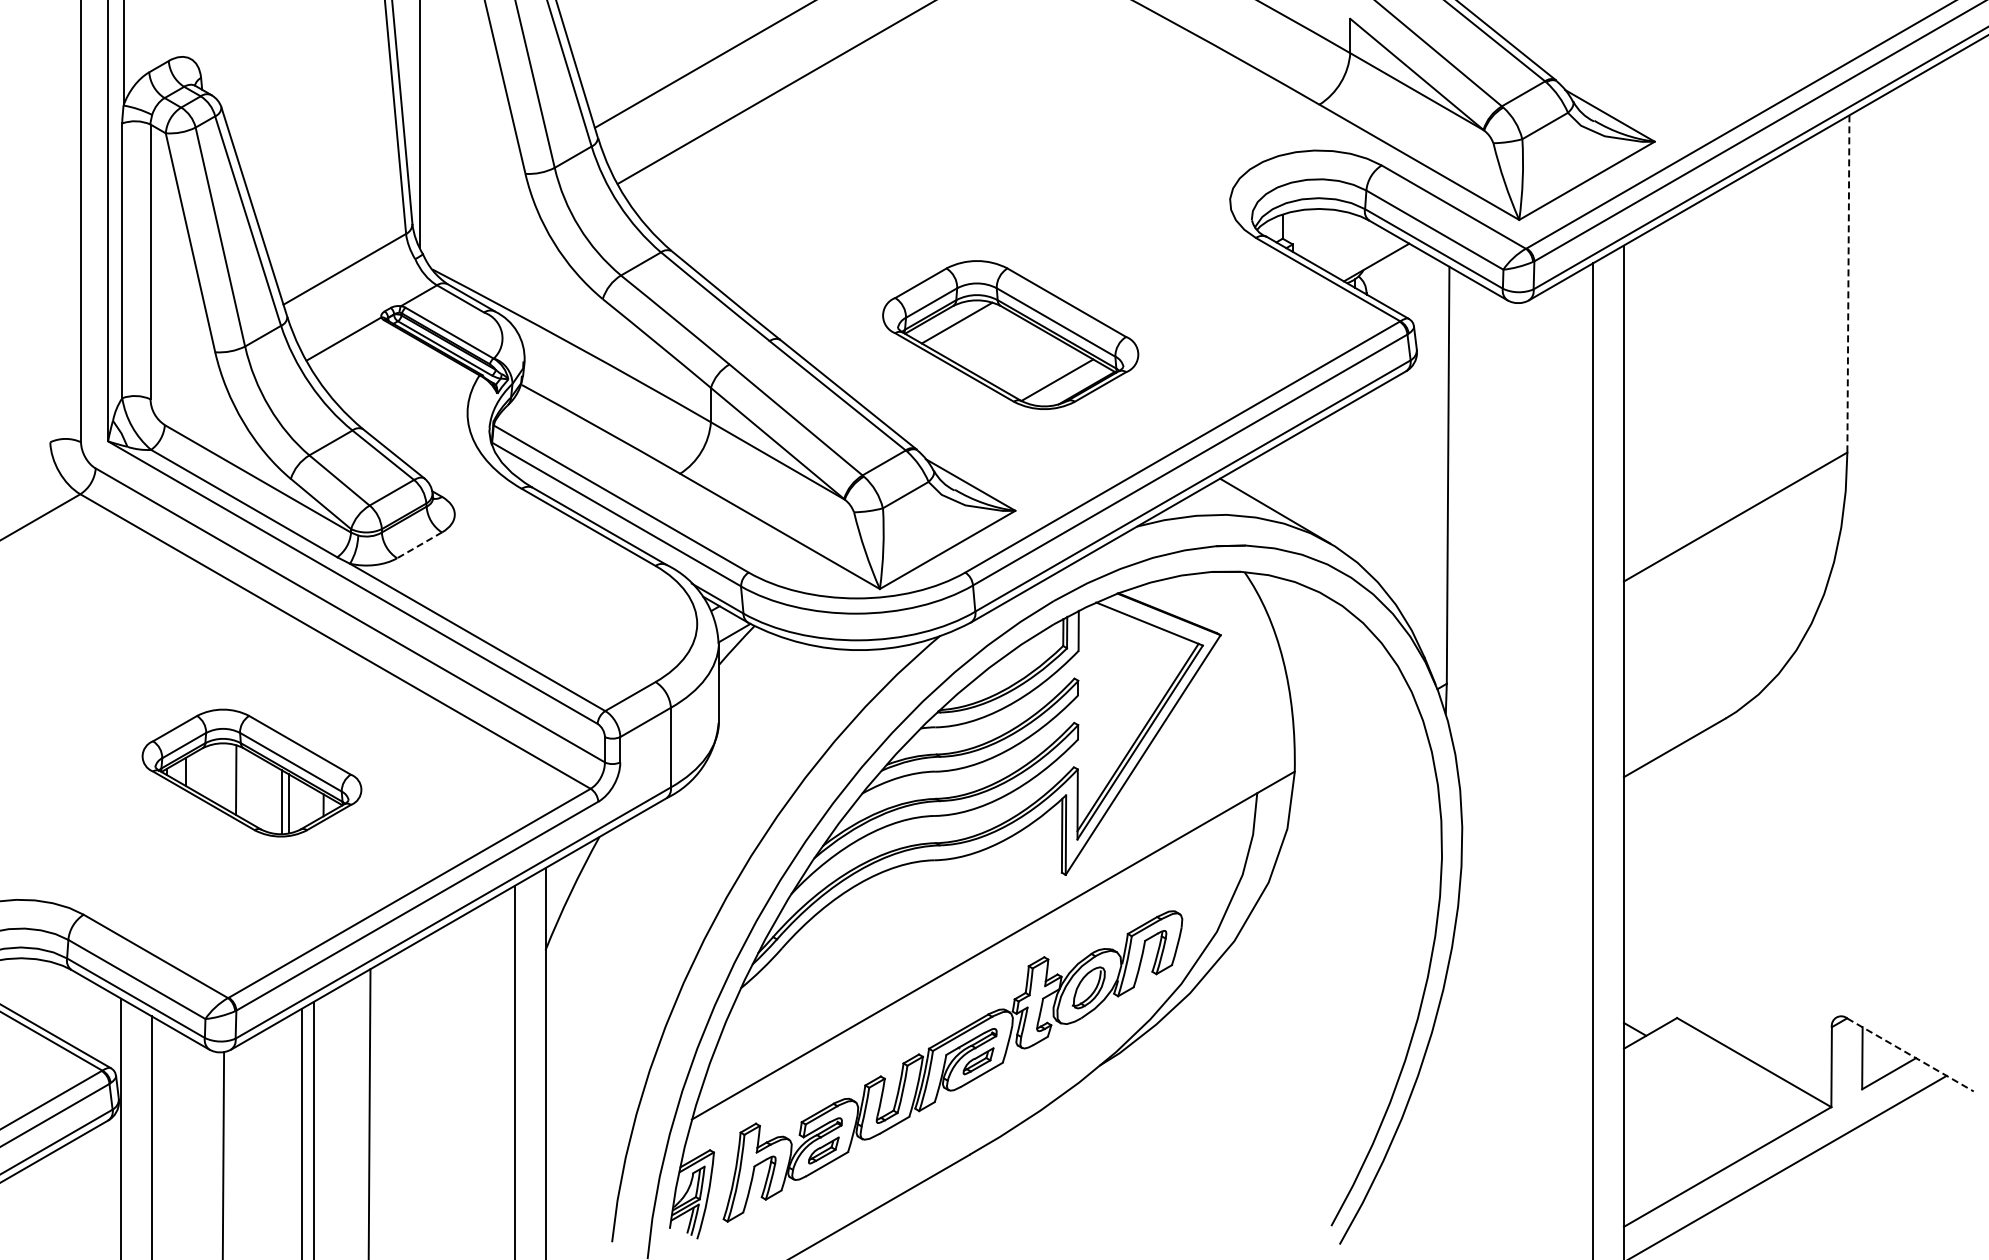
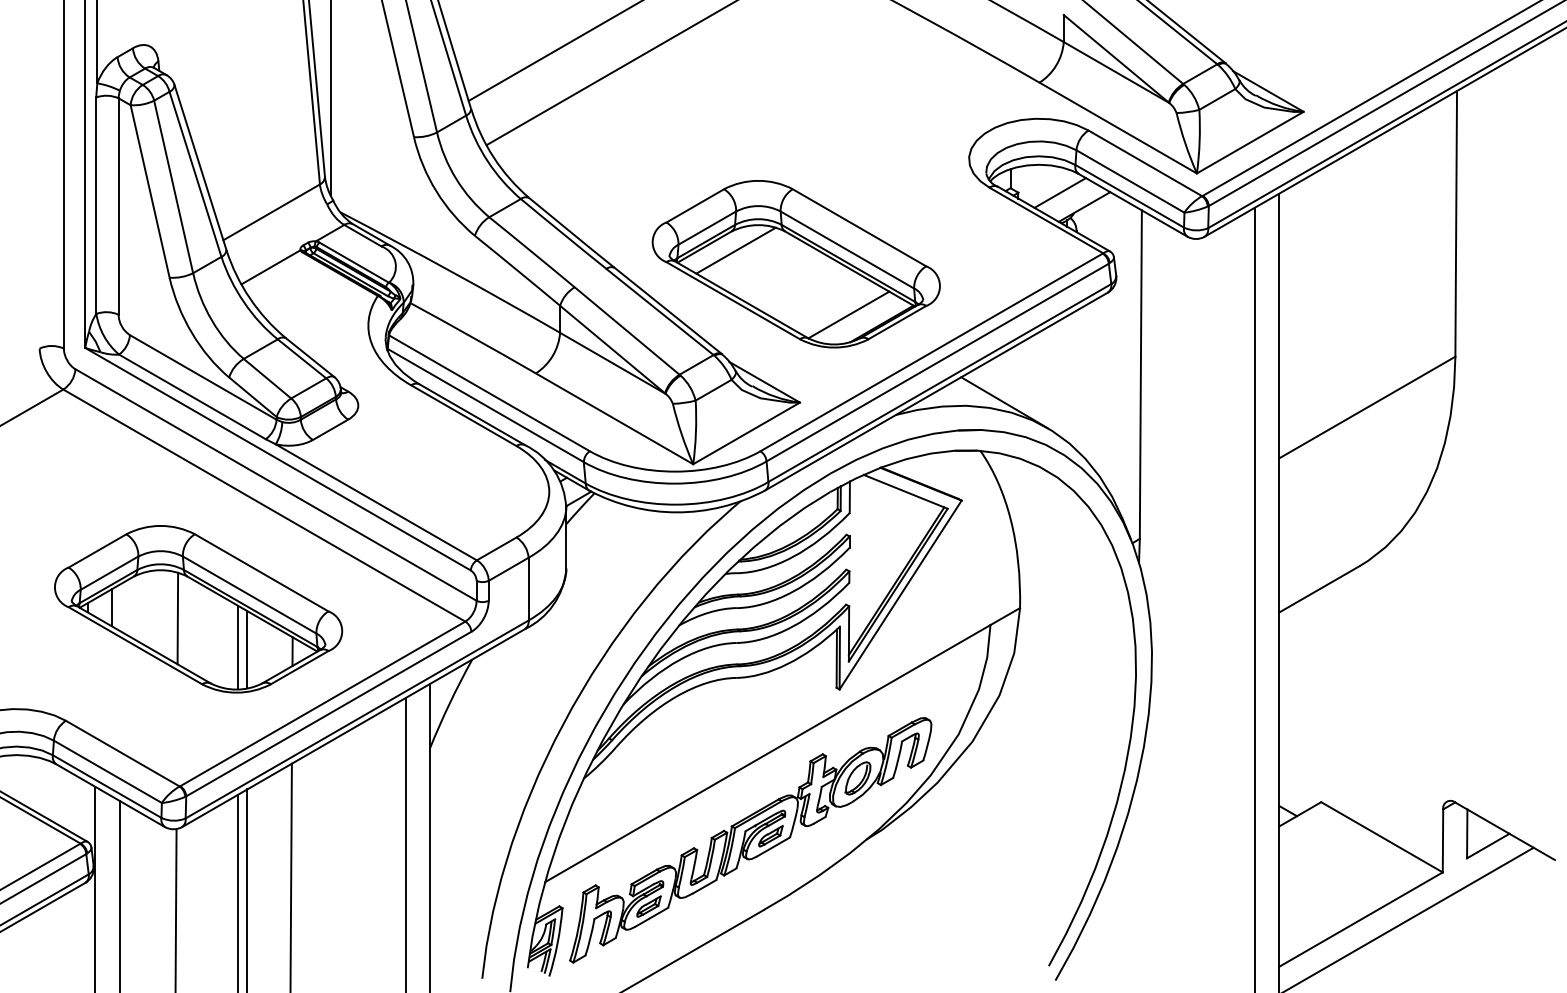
line: (1345, 244) -> (1060, 192), added
line: (1848, 283) -> (1456, 223), dashed -> solid
part: (1010, 334) -> (796, 263), size x1.43
line: (419, 545) -> (330, 429), dashed -> solid
part: (251, 772) -> (198, 608), size x1.67
line: (1910, 1055) -> (1505, 831), dashed -> solid

